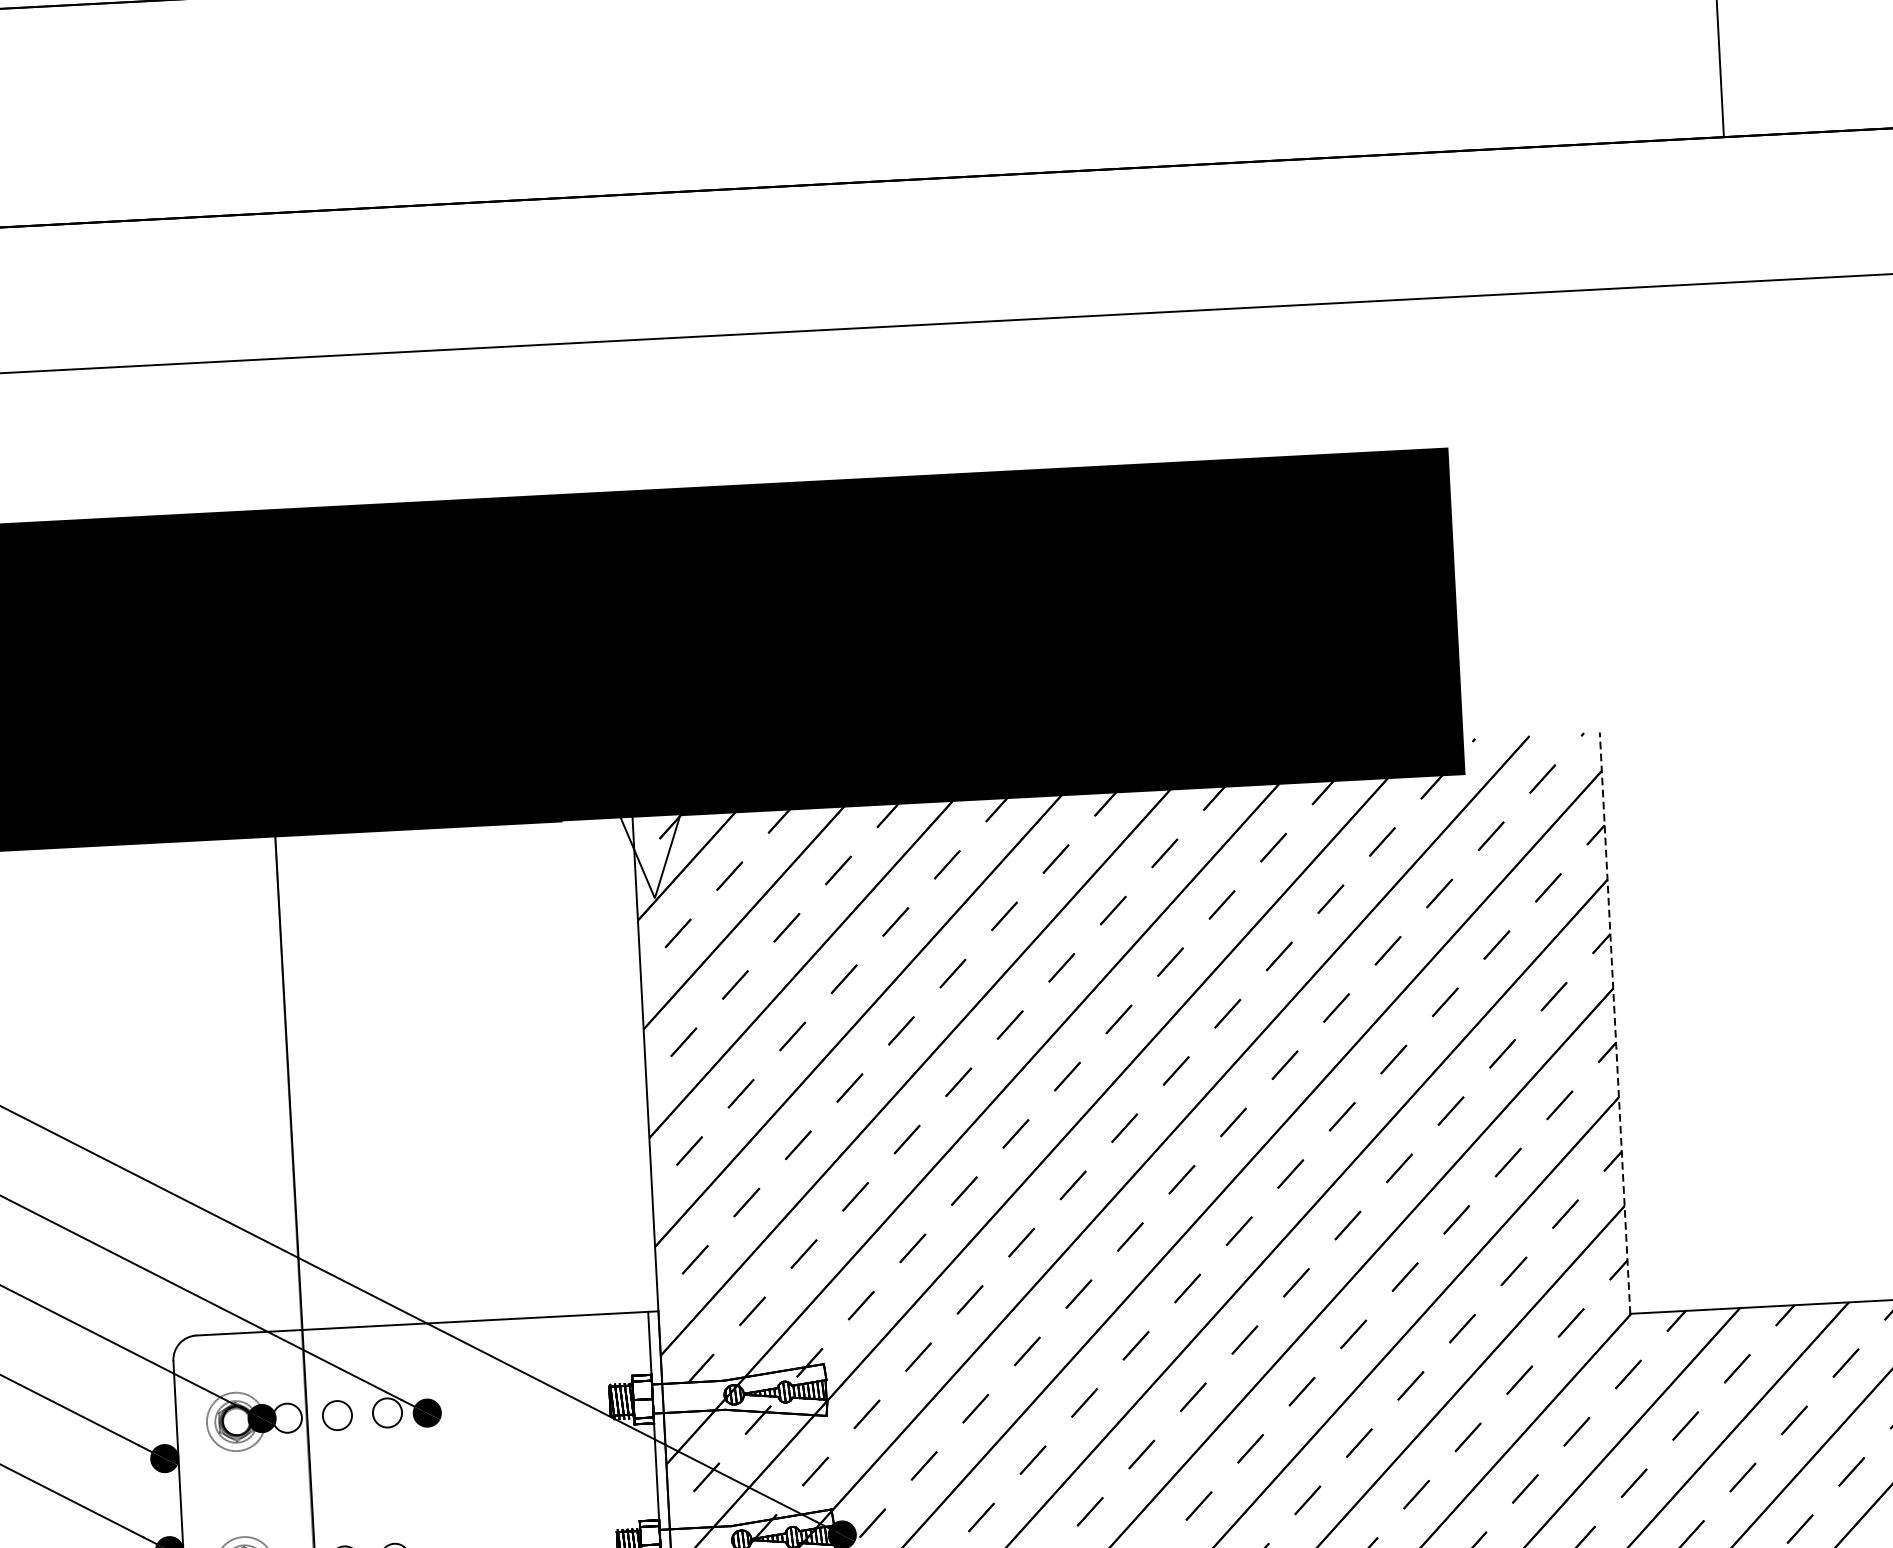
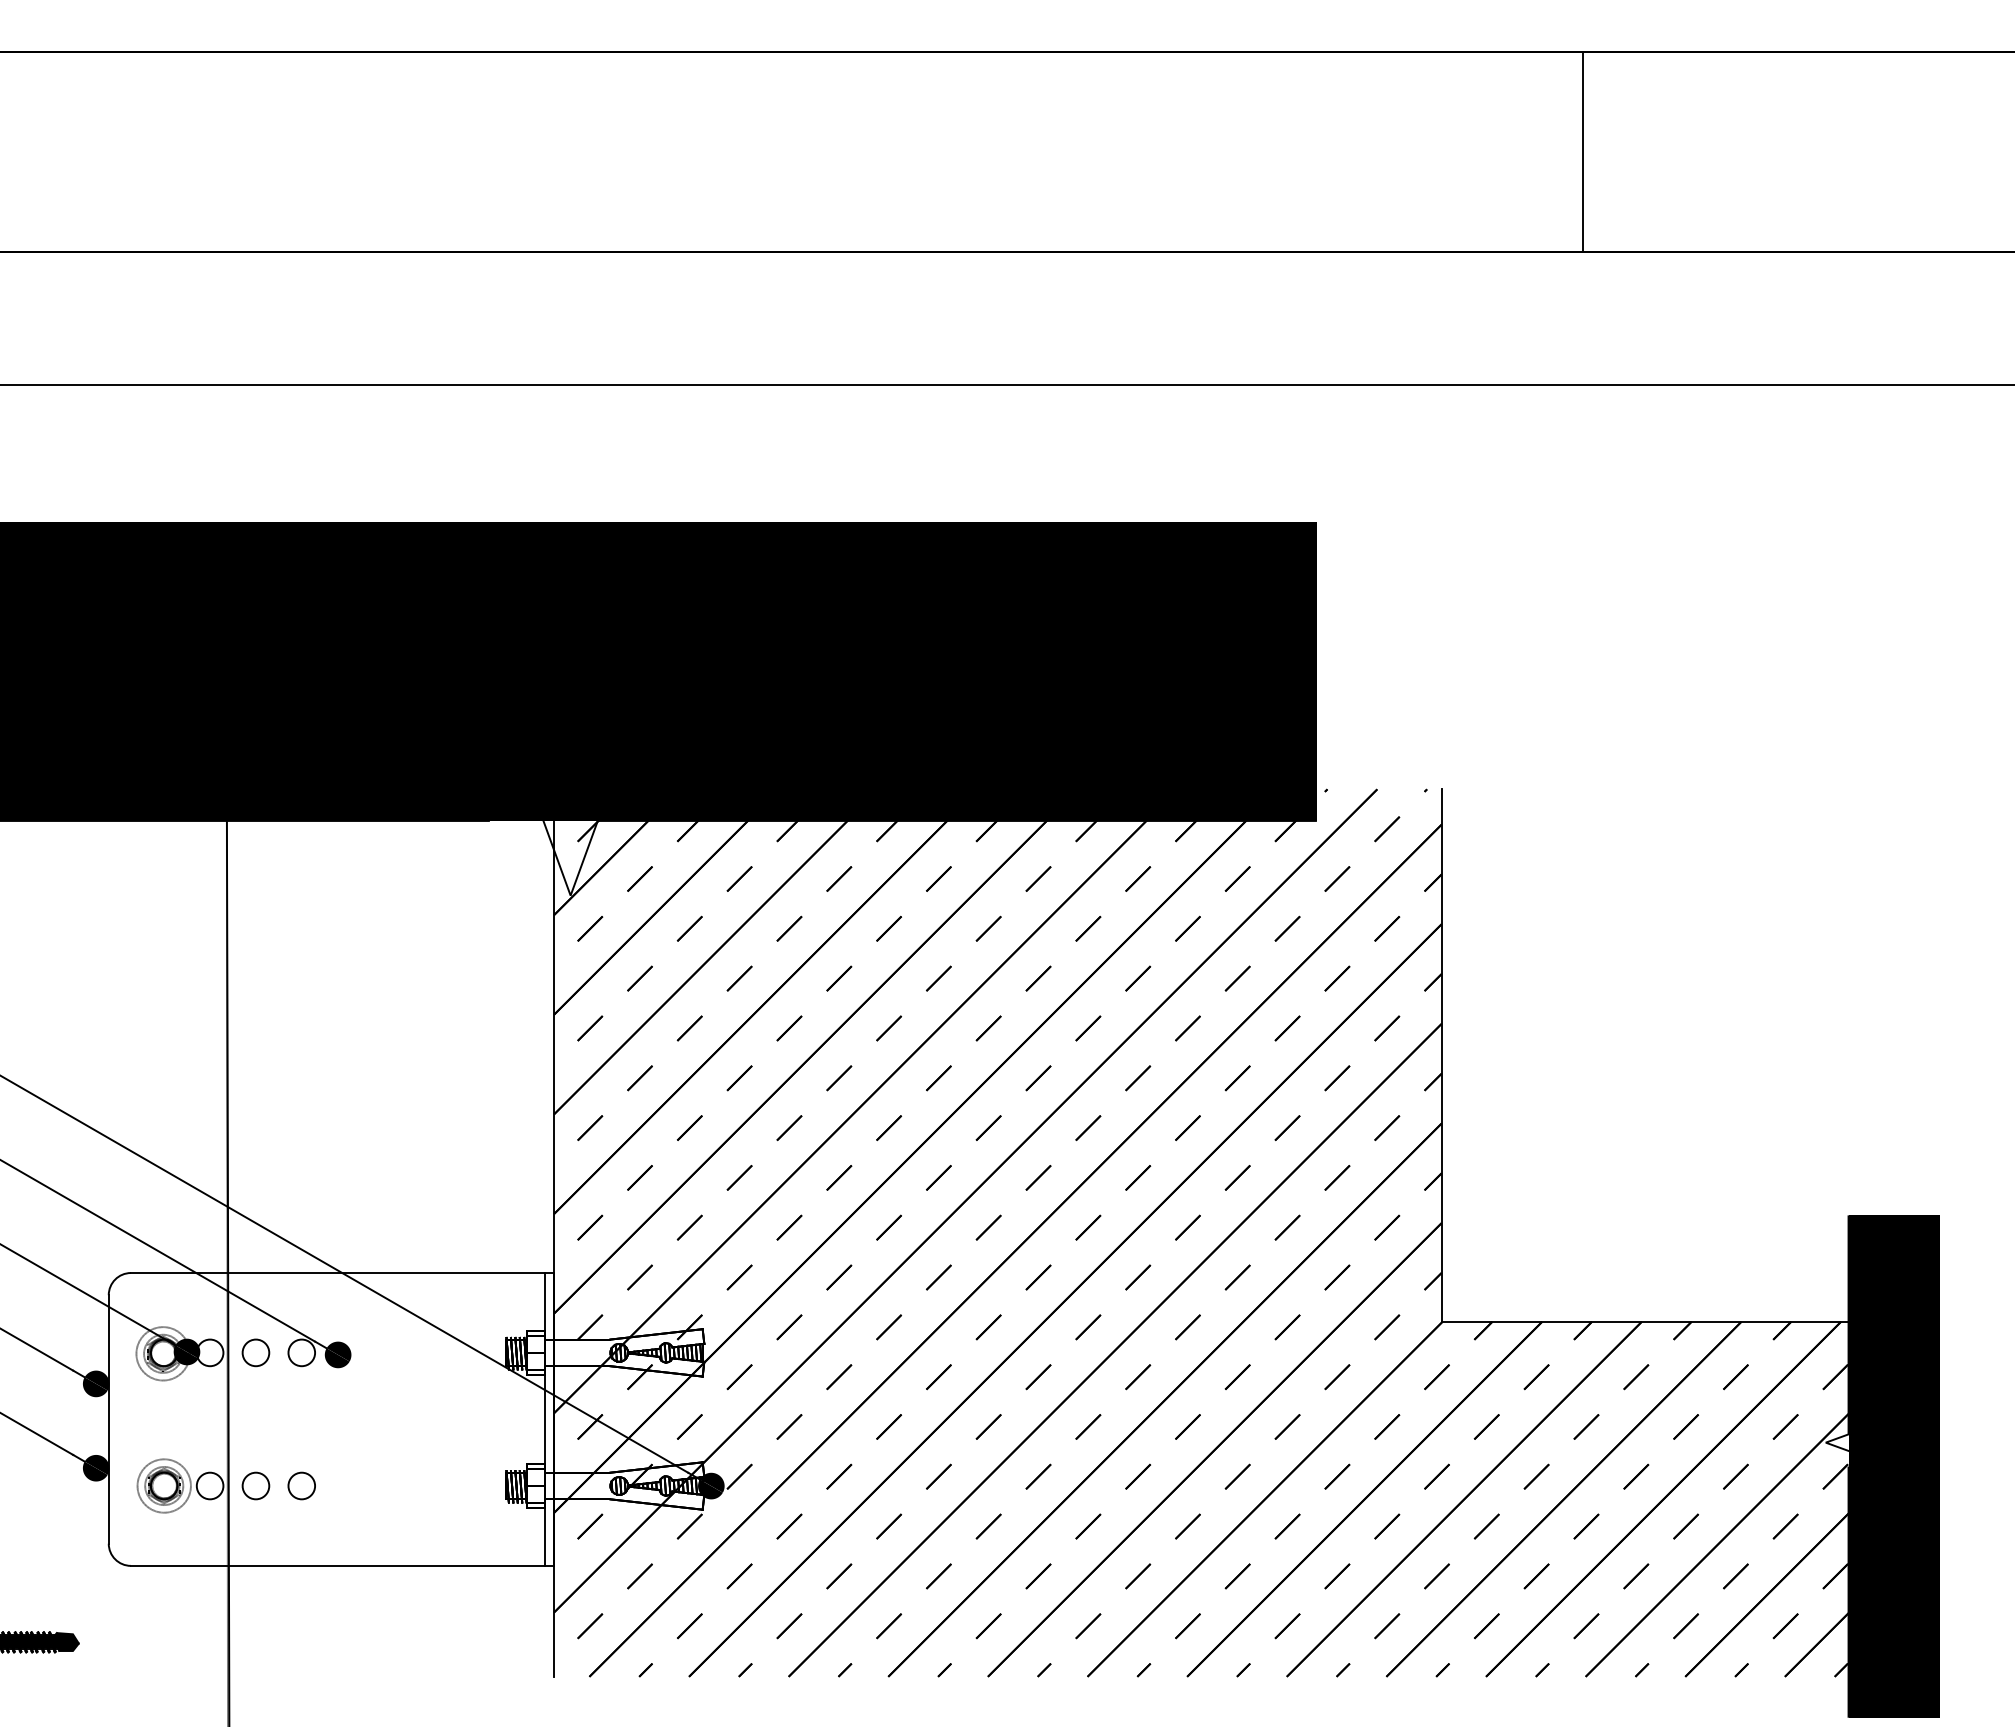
line: (1614, 1023) -> (1441, 1055), dashed -> solid

